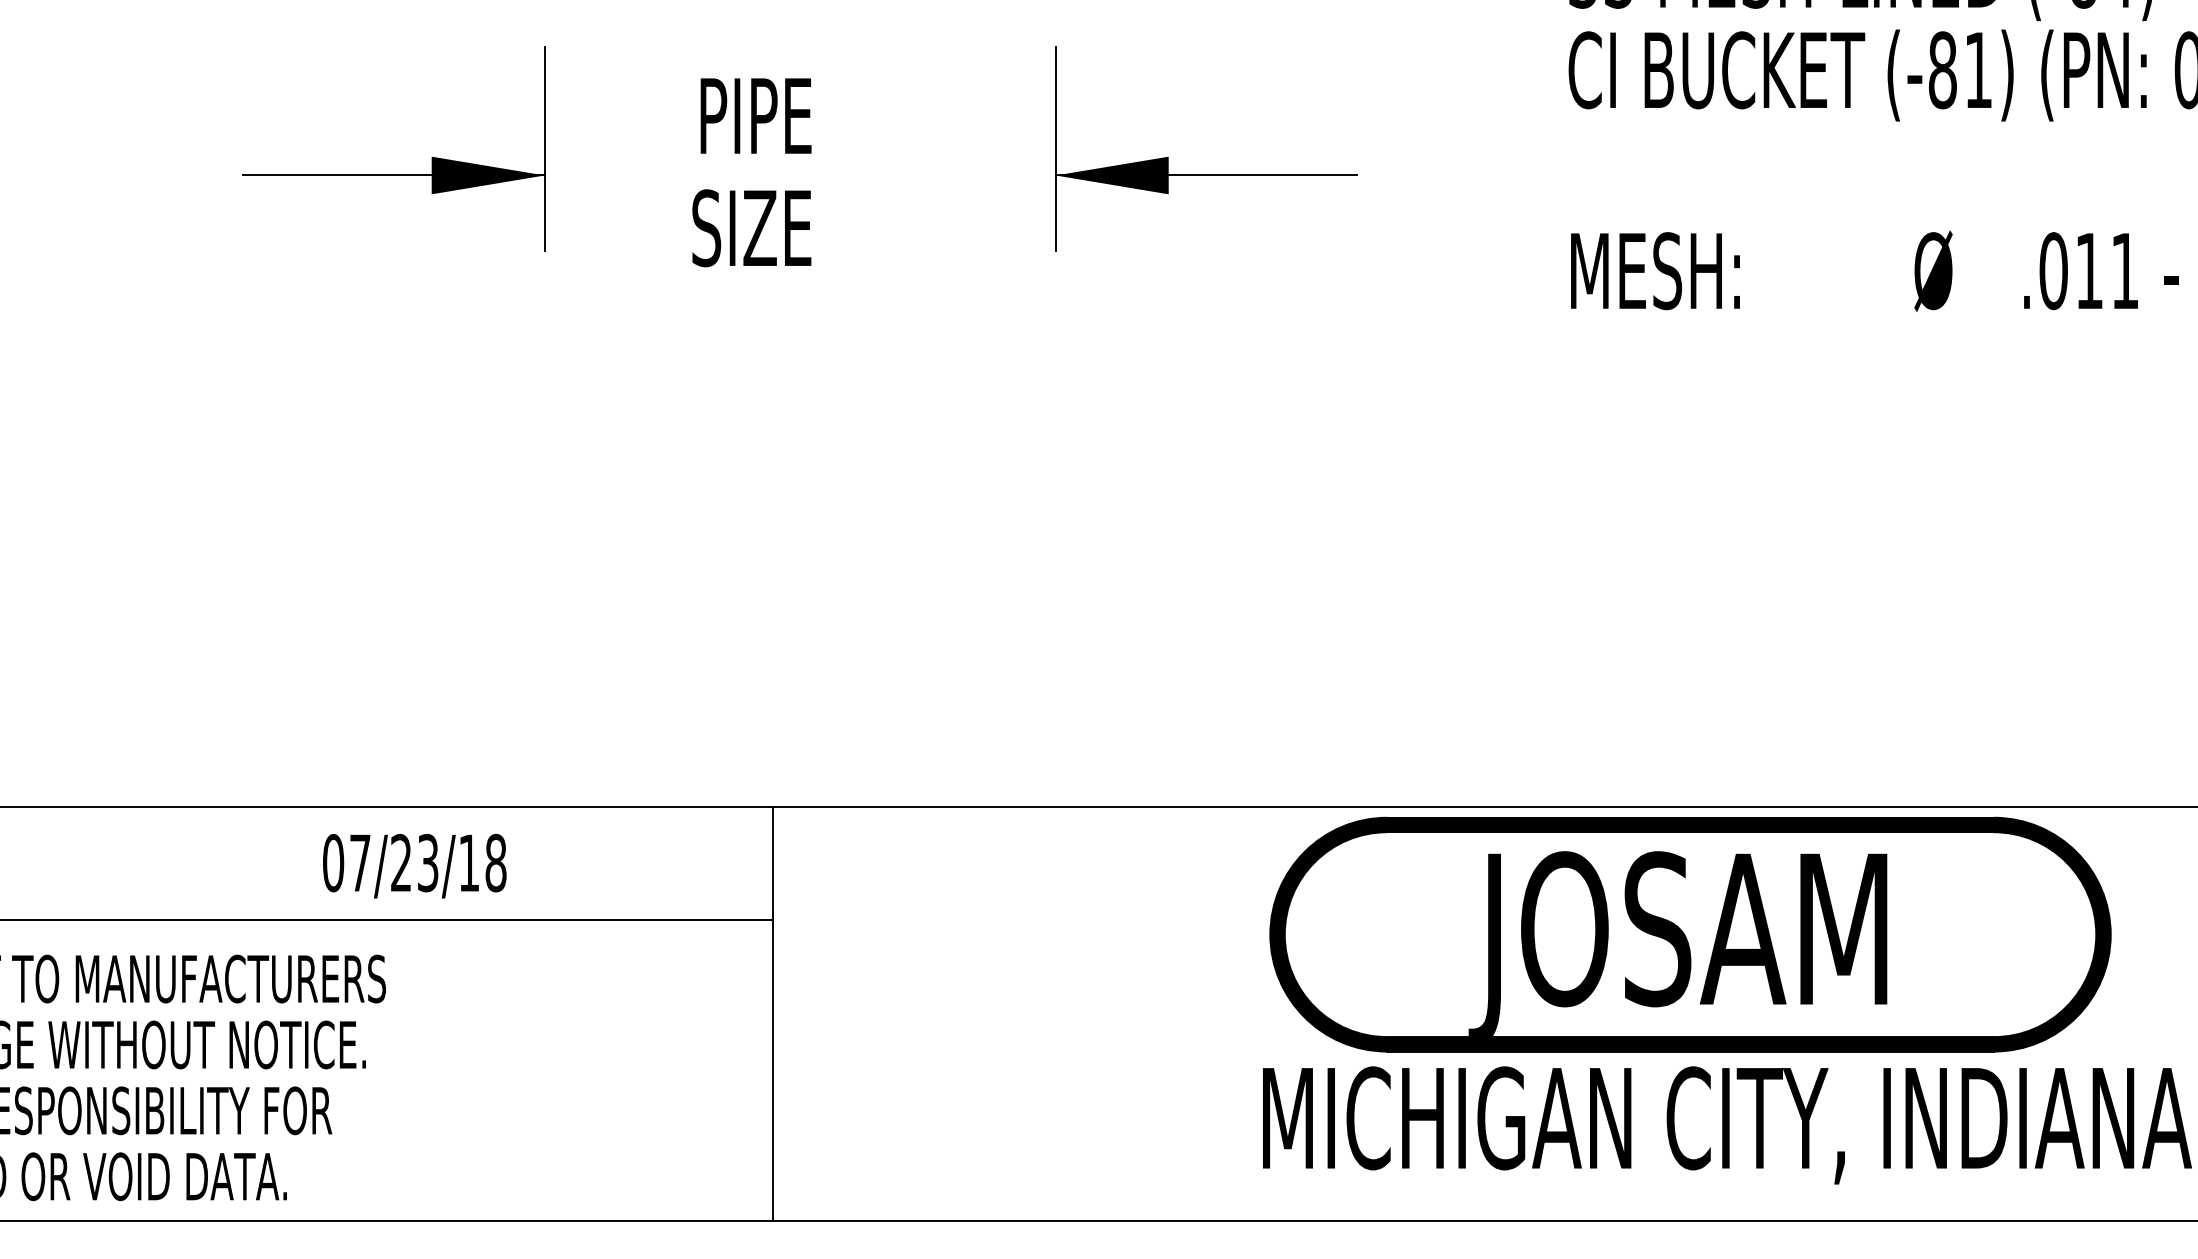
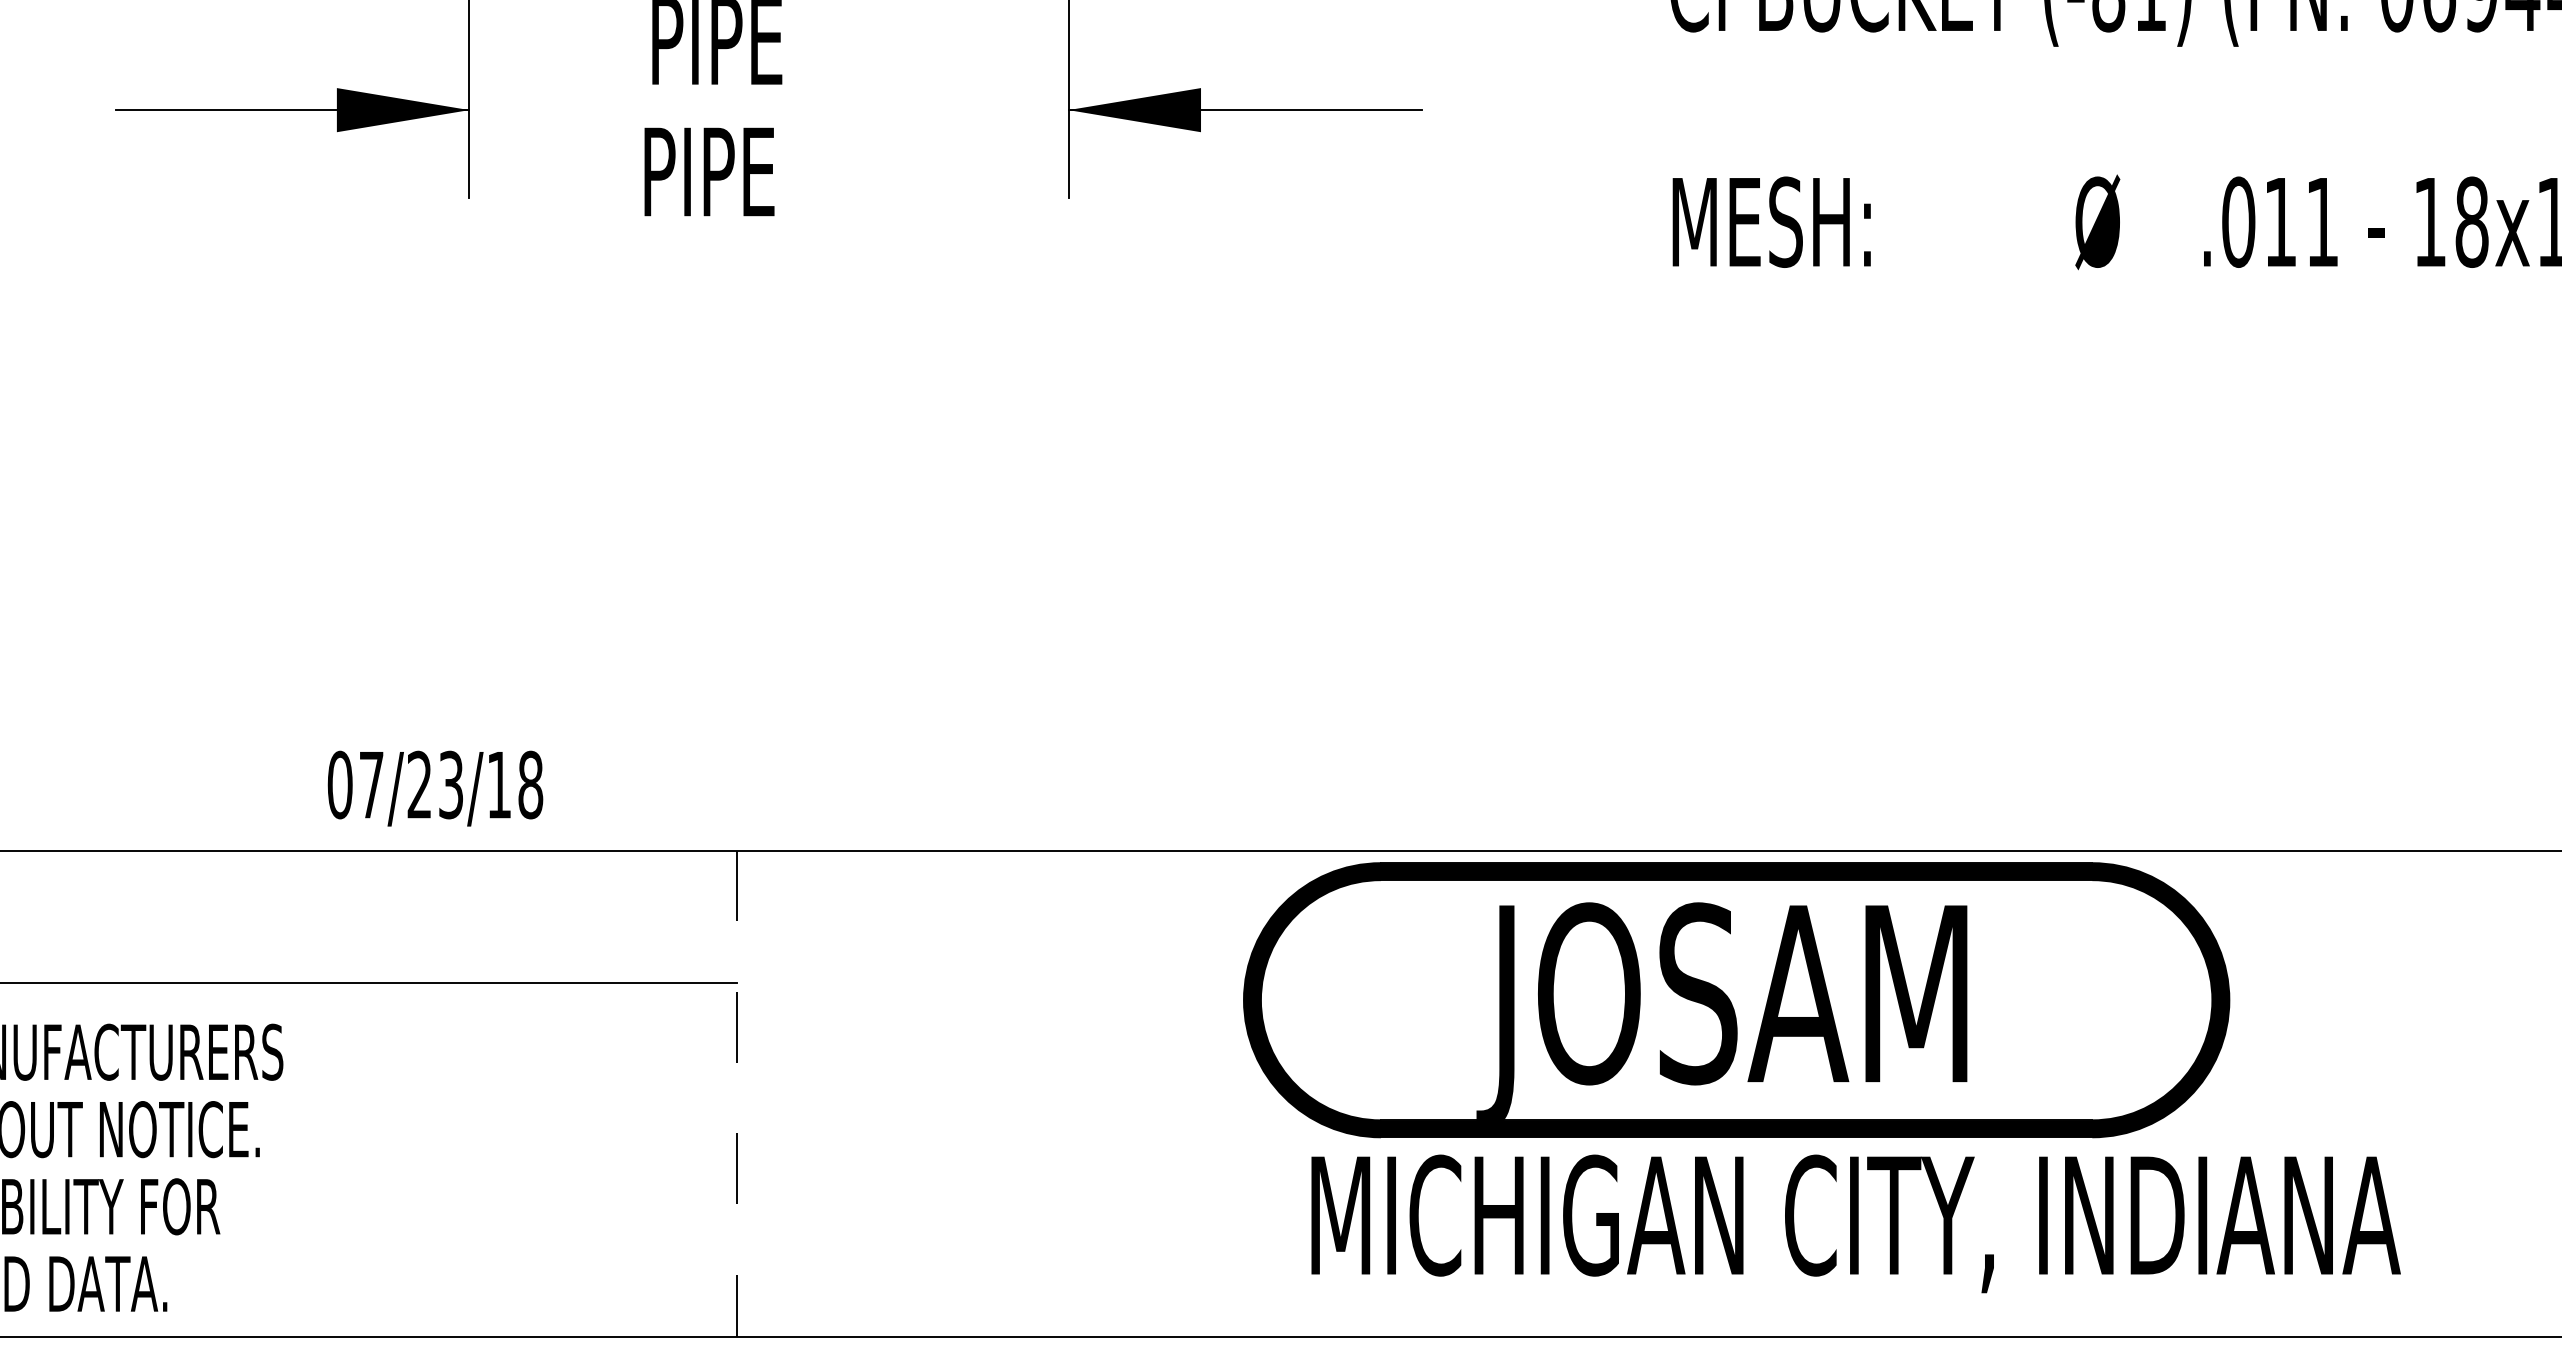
text: (751, 228) -> (711, 172), SIZE -> PIPE
text: (414, 865) -> (435, 787), moved
part: (1690, 934) -> (1736, 1000), moved
line: (772, 1014) -> (736, 1093), solid -> dashed

